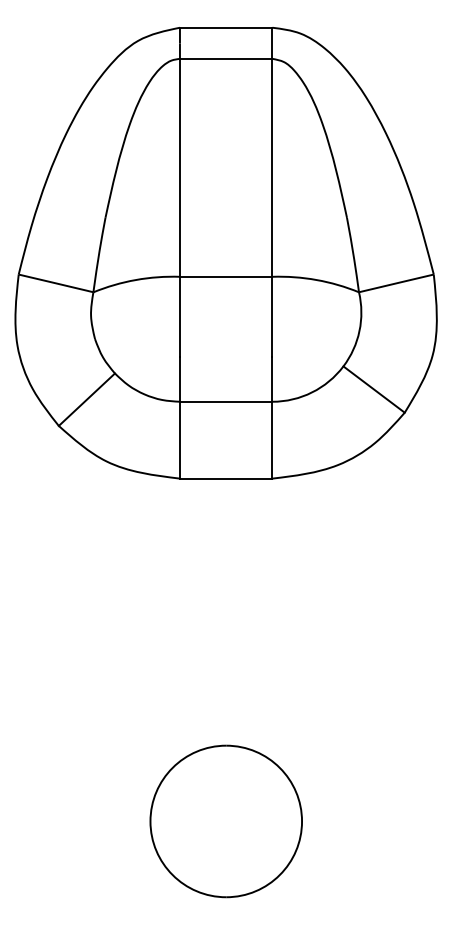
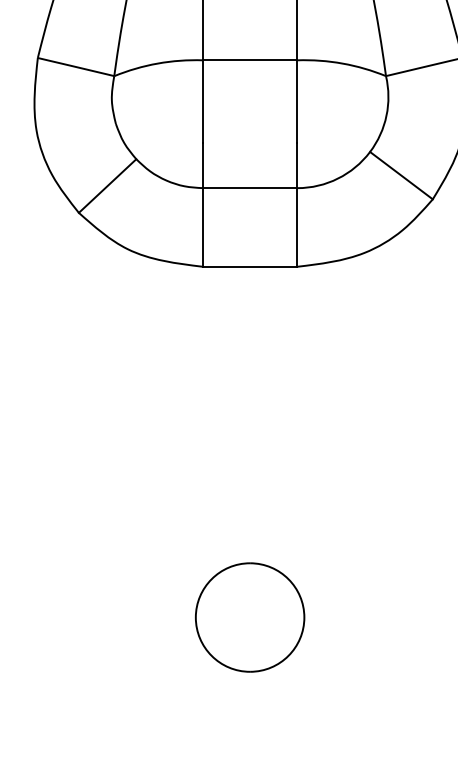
part: (225, 821) -> (249, 617), size x0.7

